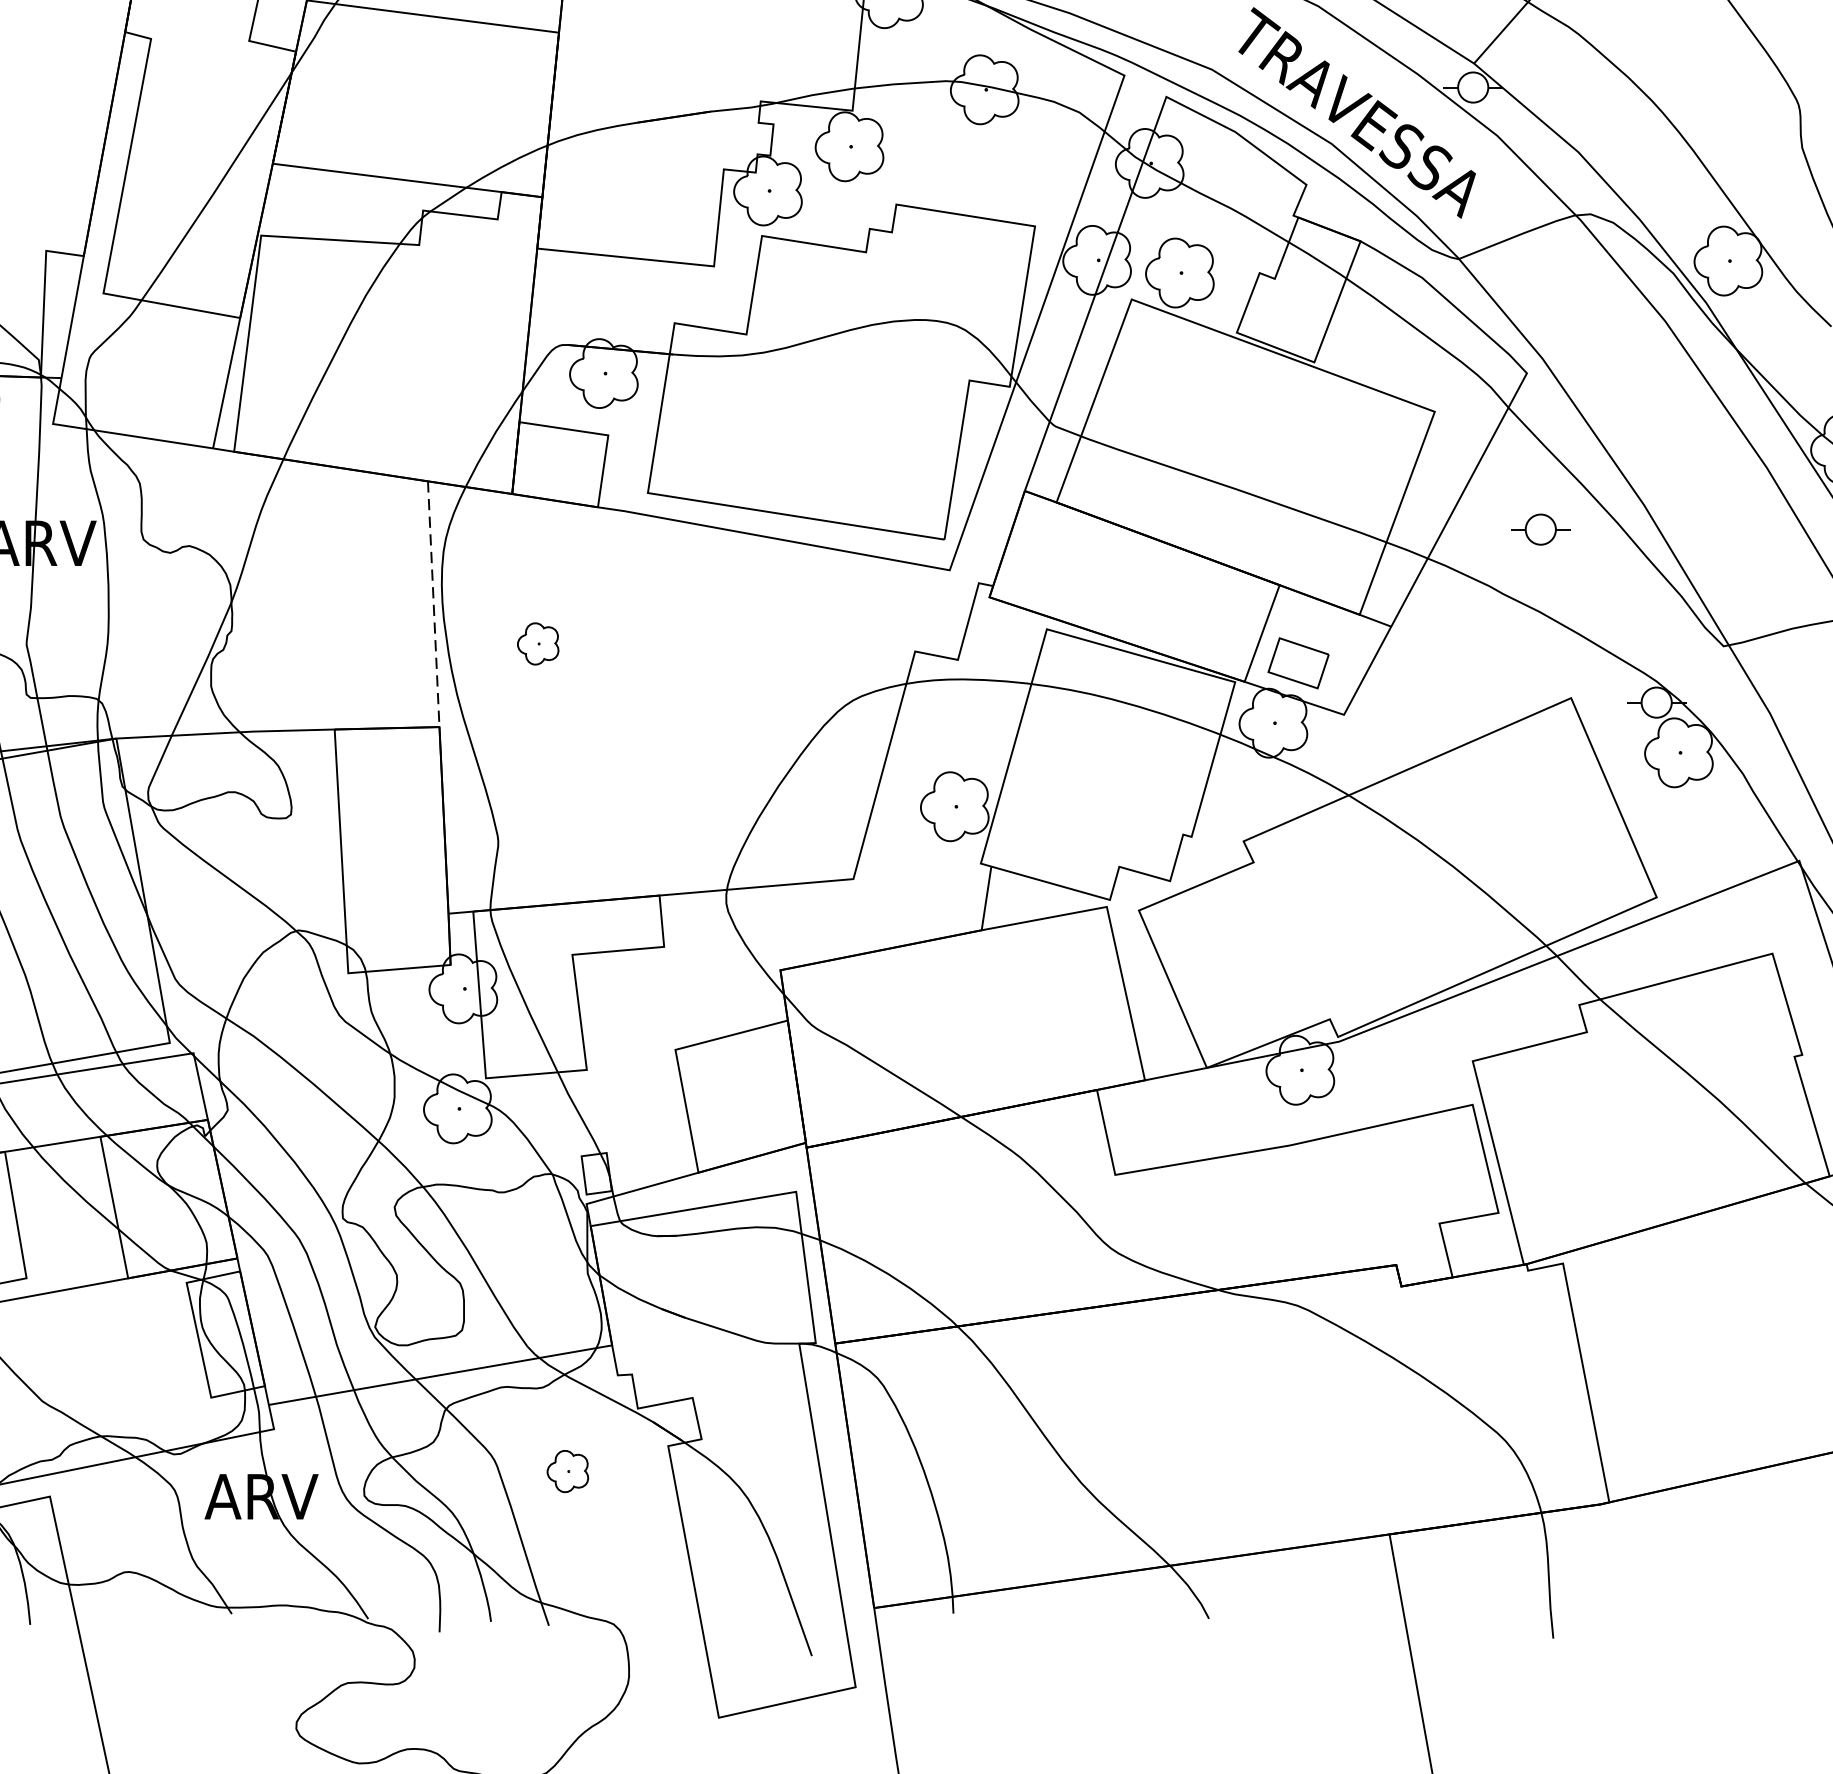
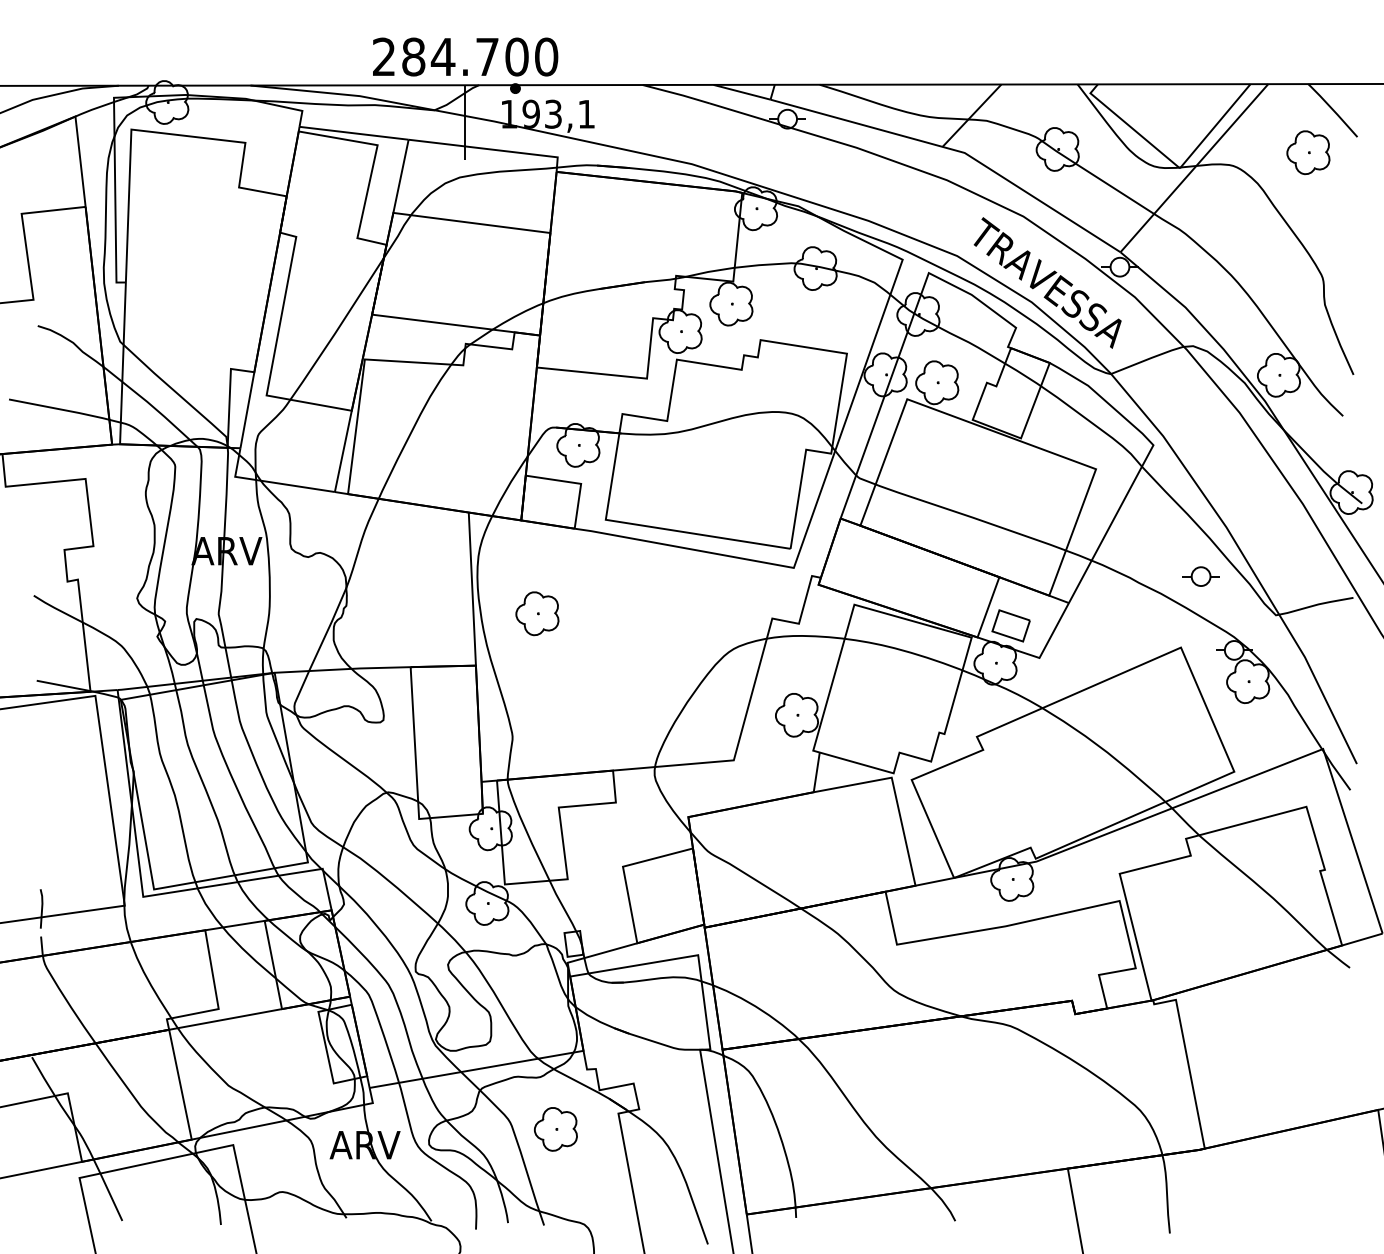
part: (1539, 529) -> (1200, 576), moved
line: (433, 604) -> (472, 589), dashed -> solid
part: (538, 643) -> (537, 613), size x1.67
part: (567, 1471) -> (555, 1129), size x1.67

